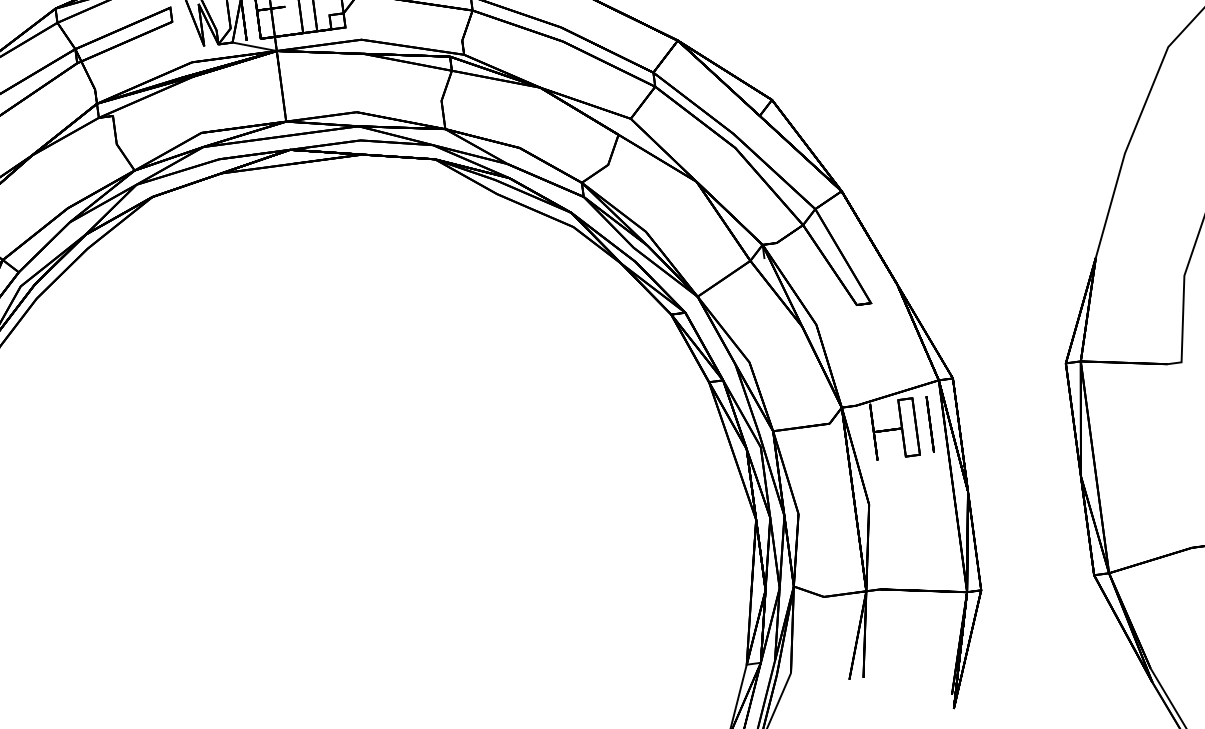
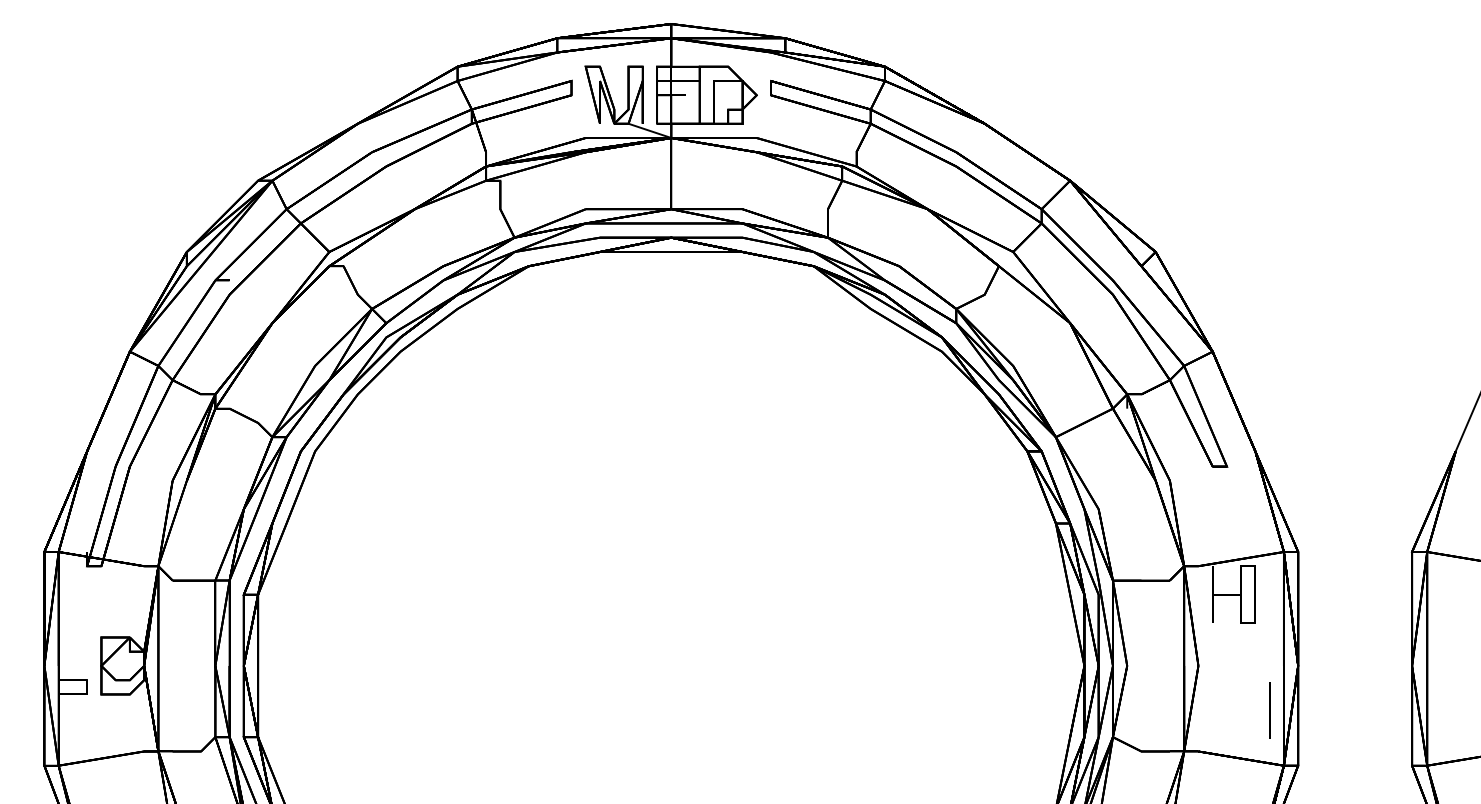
line: (930, 424) -> (1269, 710), moved

